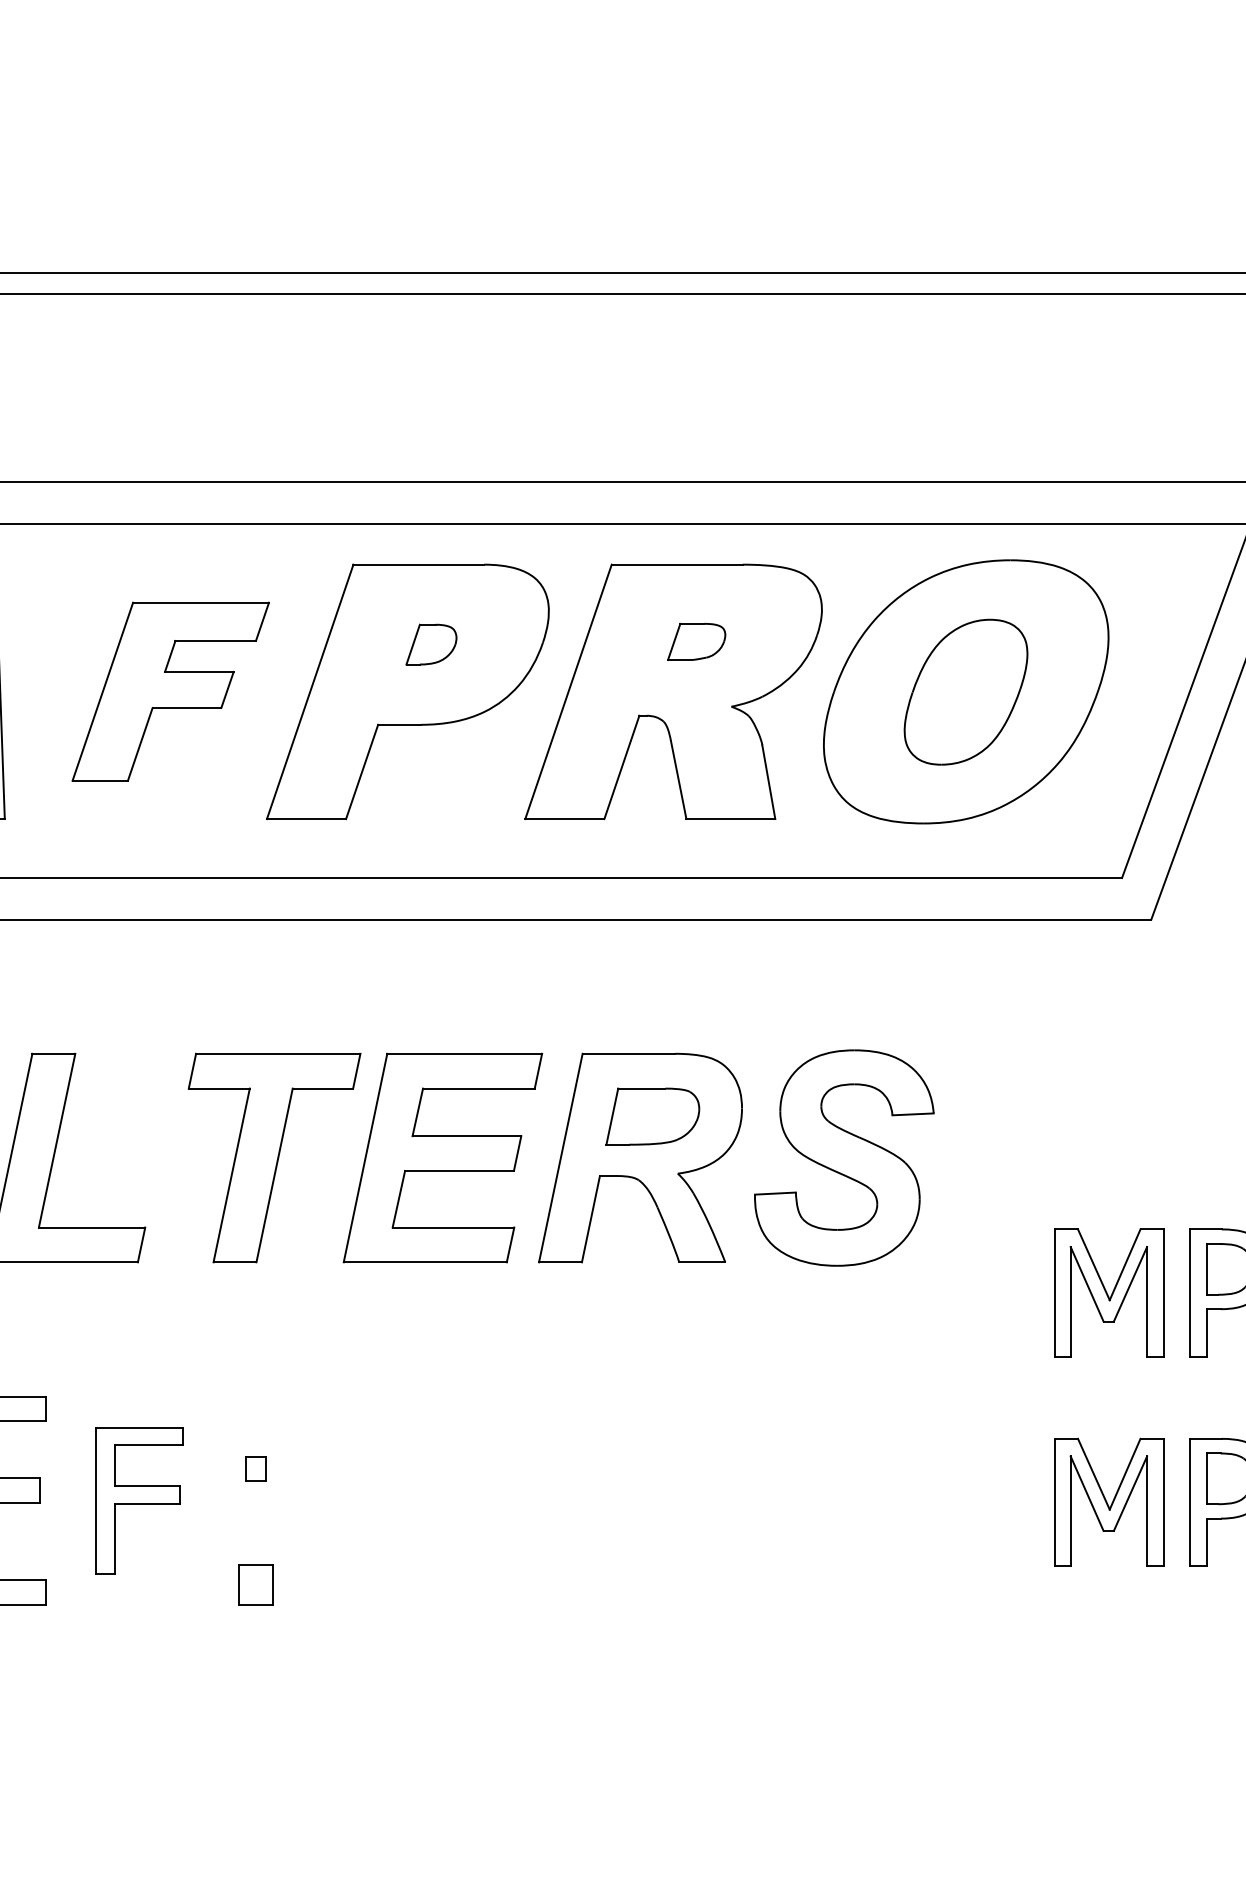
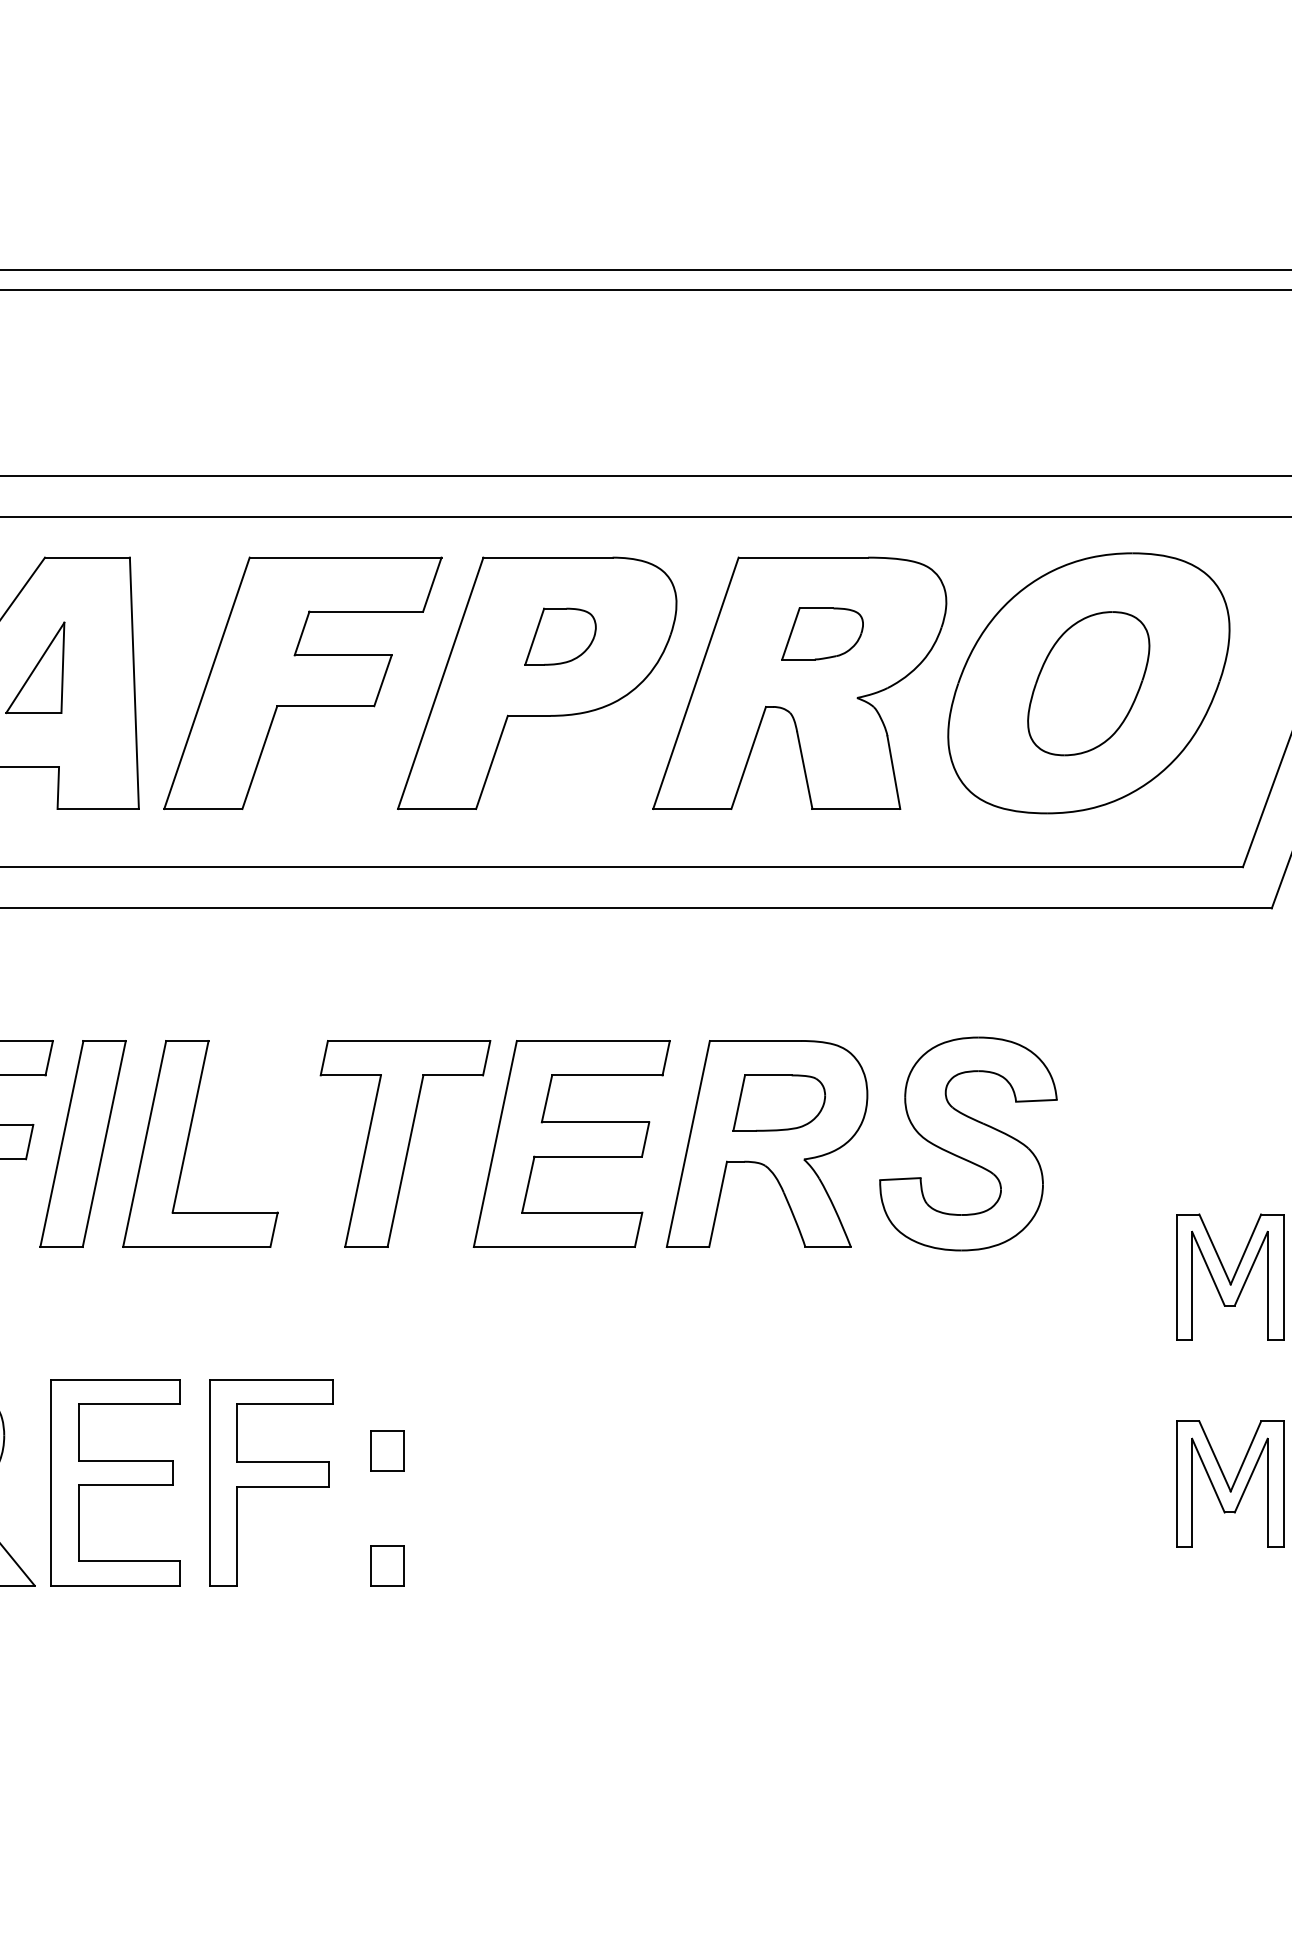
part: (696, 641) -> (822, 633), size x1.43
part: (431, 644) -> (560, 636), size x1.43
part: (170, 691) -> (302, 682), size x1.43
part: (256, 1468) -> (387, 1450), size x1.67
part: (138, 1500) -> (271, 1482), size x1.43

